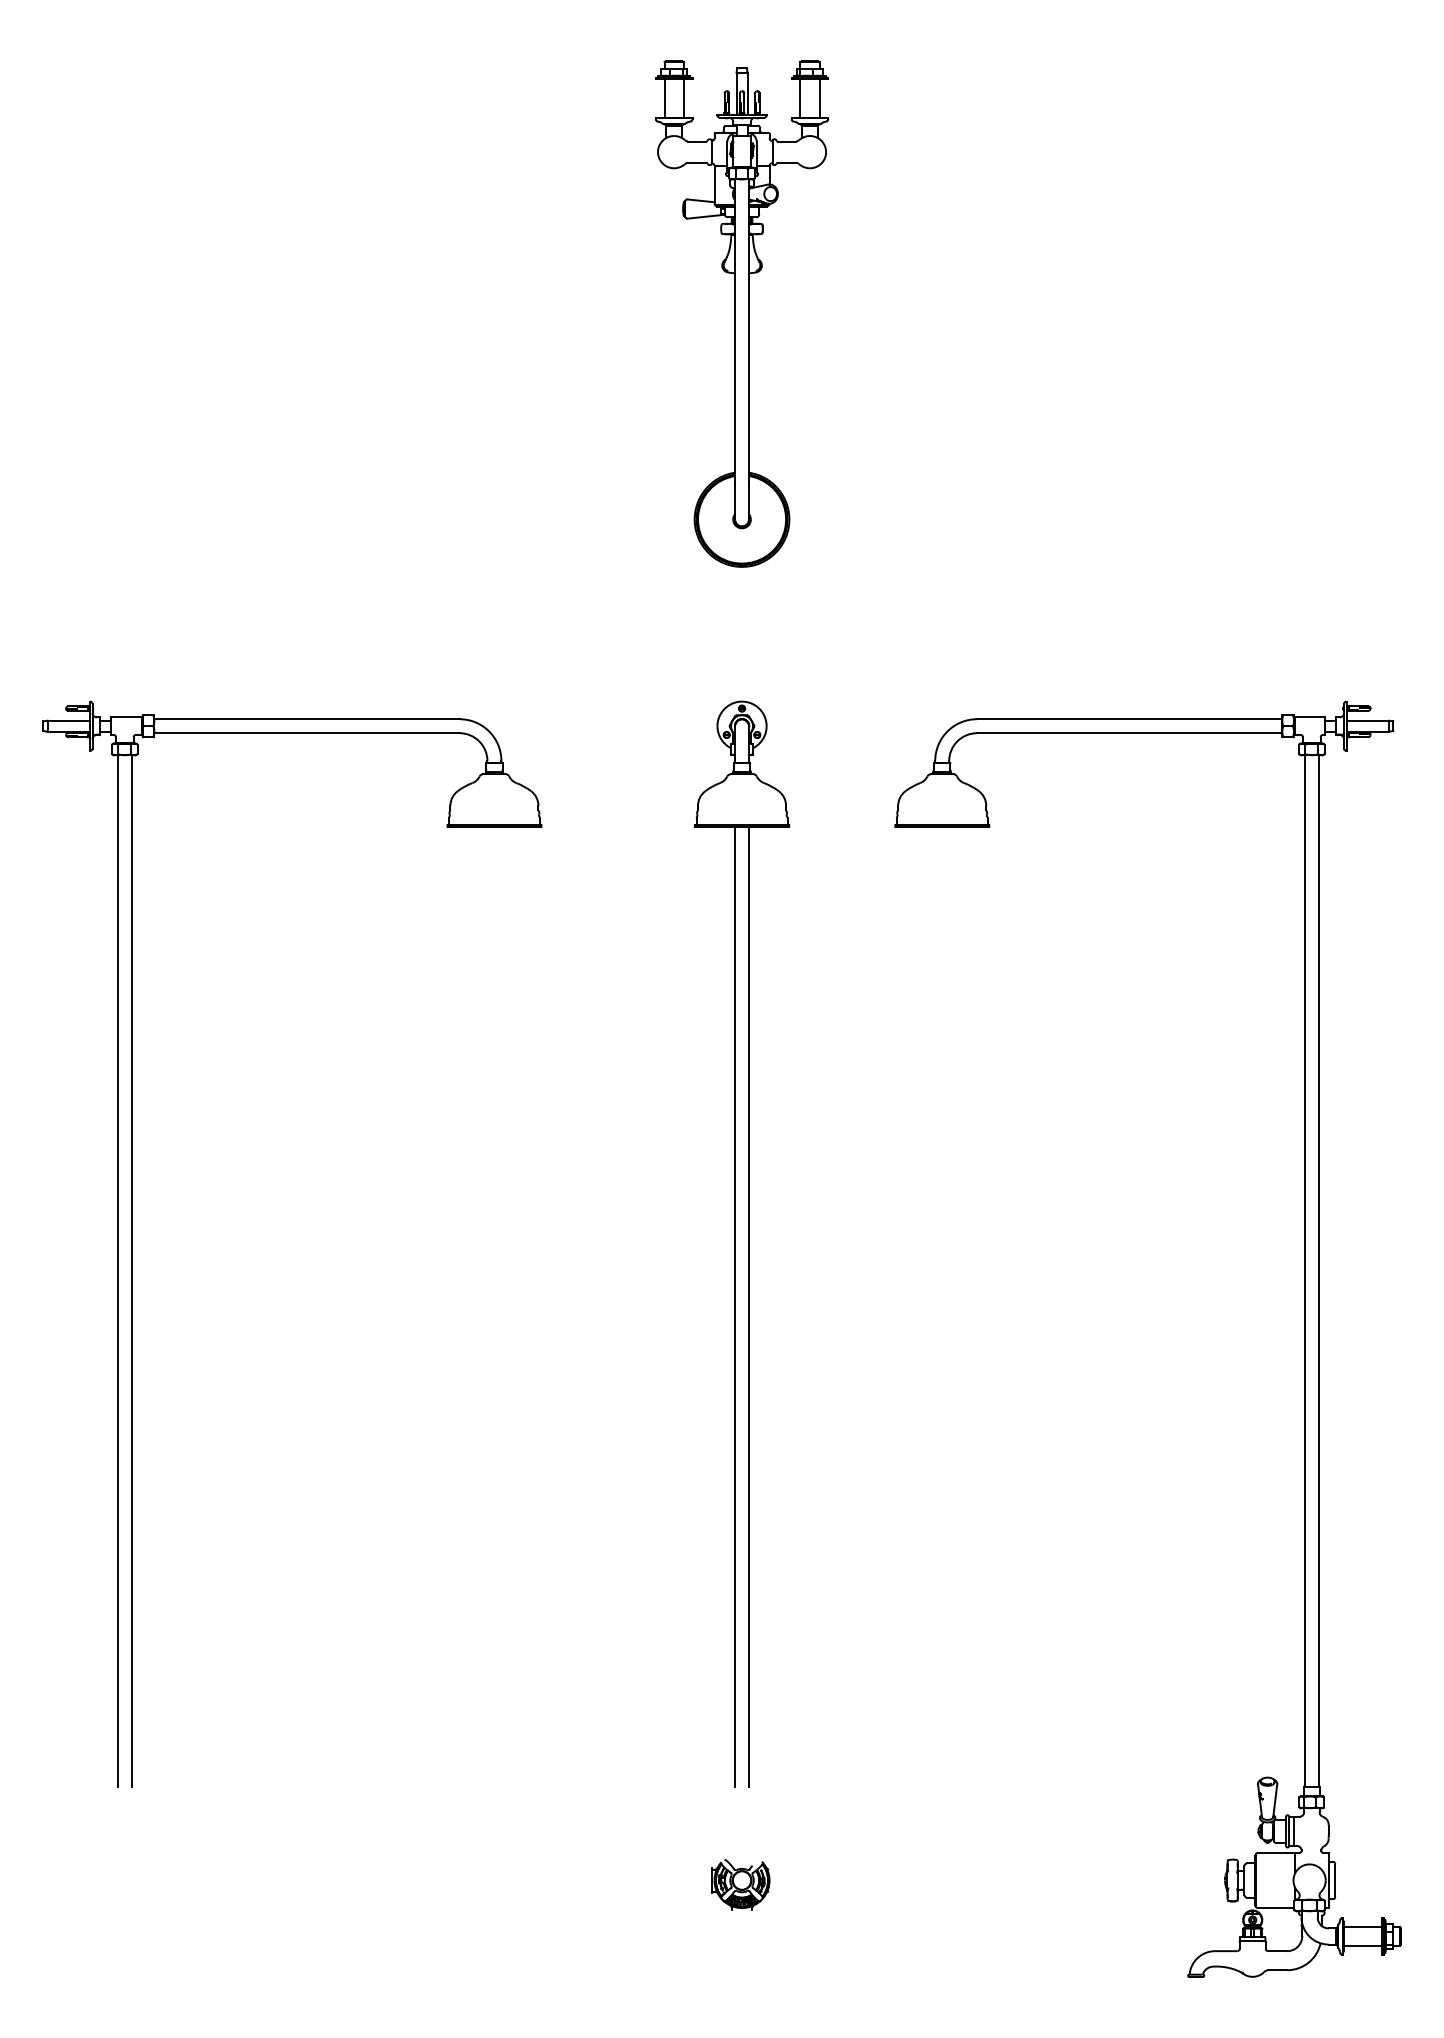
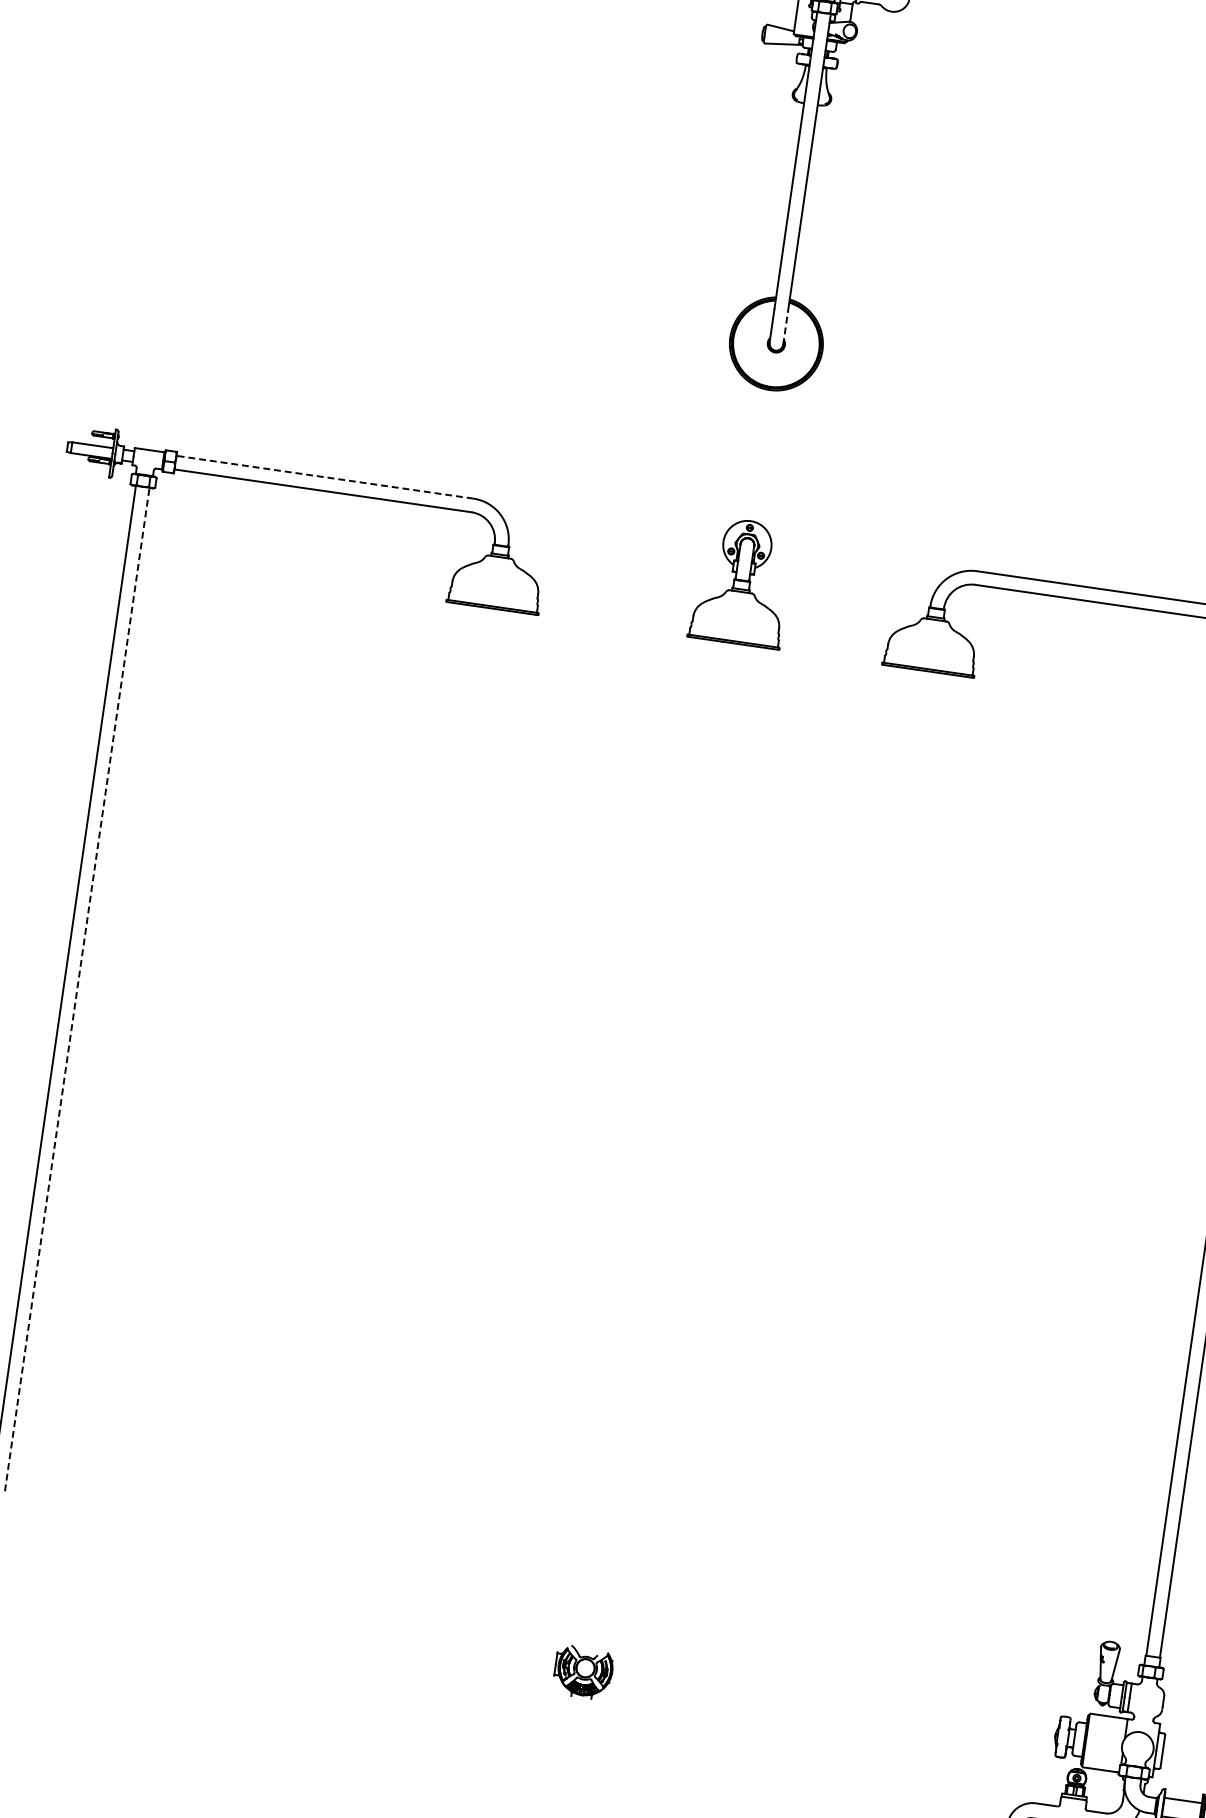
line: (749, 501) -> (786, 327), solid -> dashed
line: (306, 719) -> (324, 477), solid -> dashed
line: (131, 1270) -> (76, 989), solid -> dashed
line: (735, 1306) -> (659, 1108), removed
line: (749, 1306) -> (673, 1110), removed

